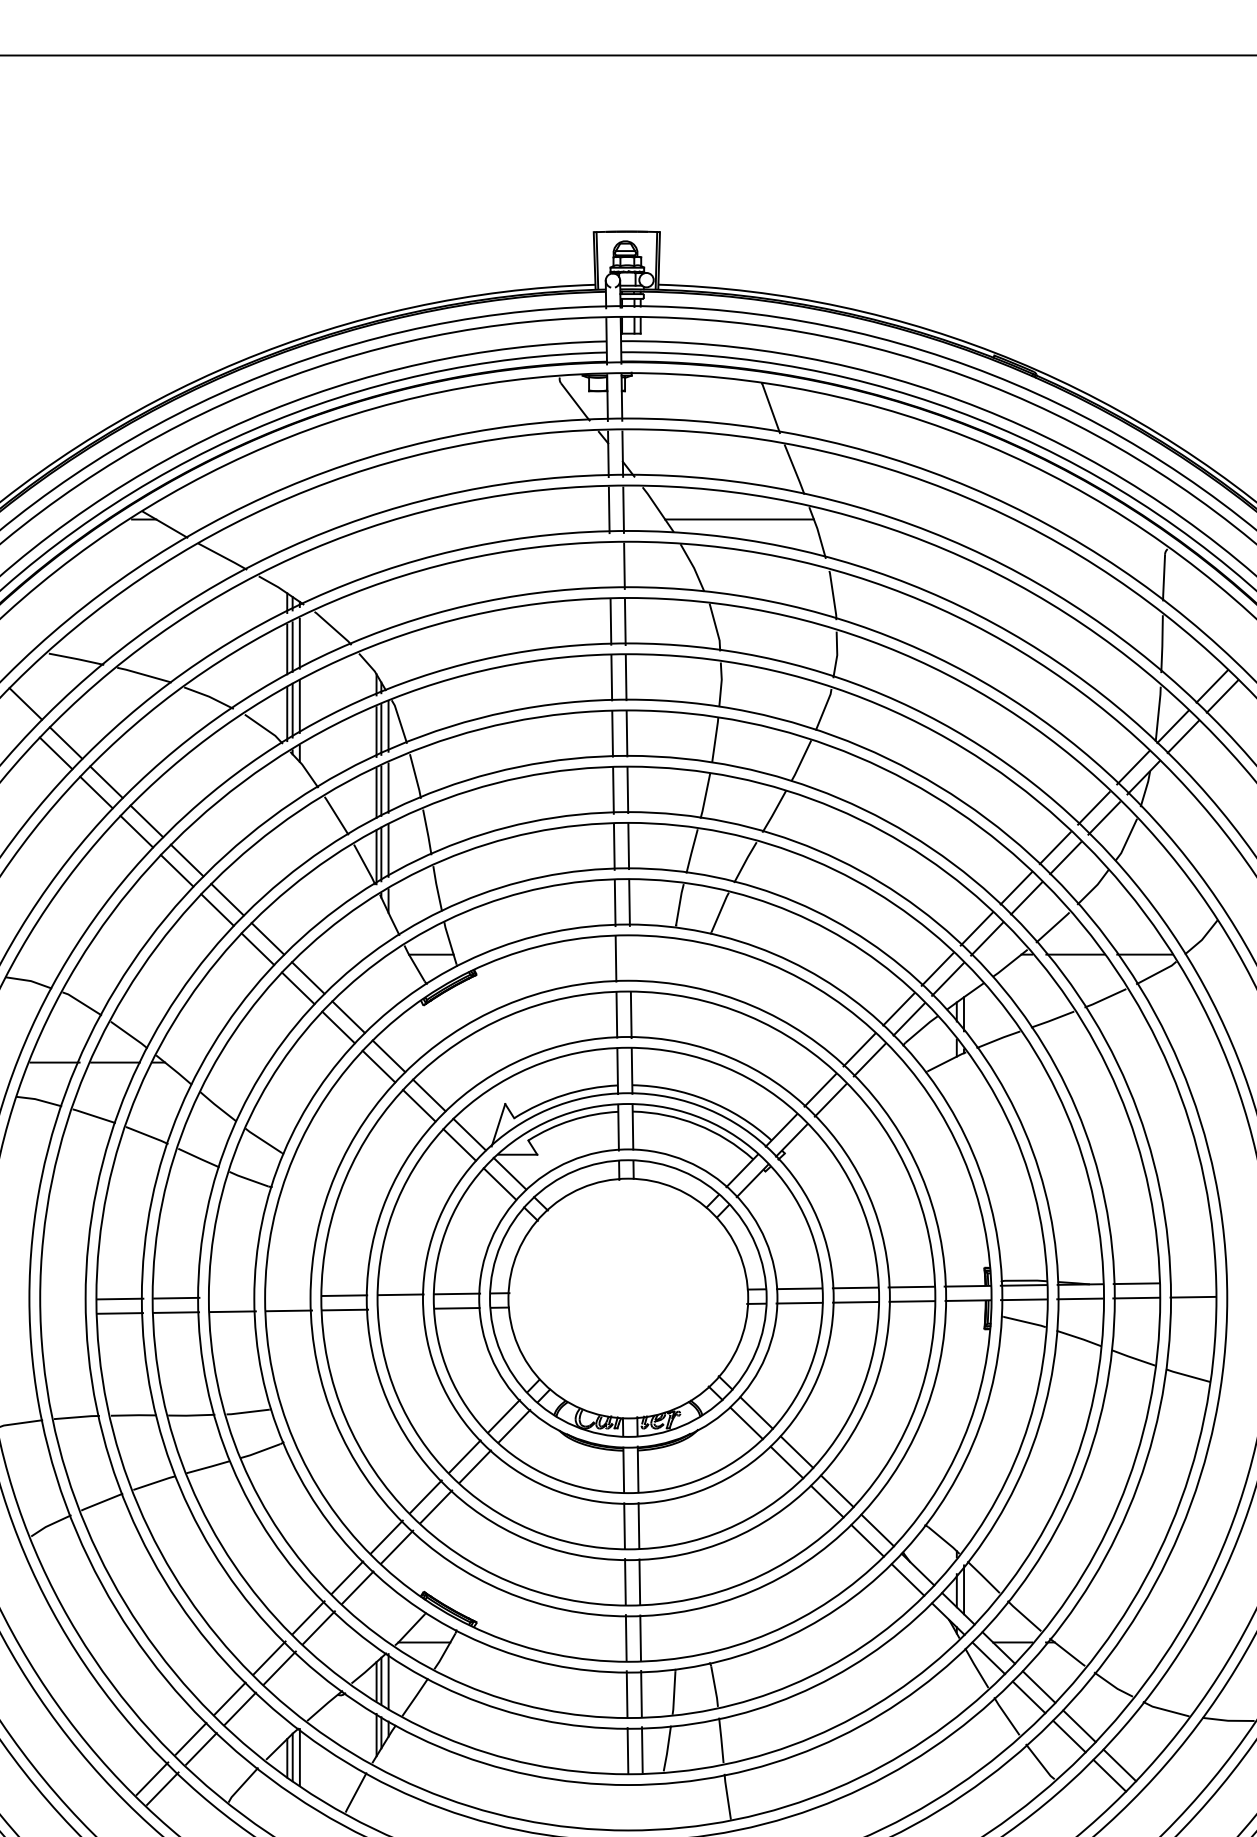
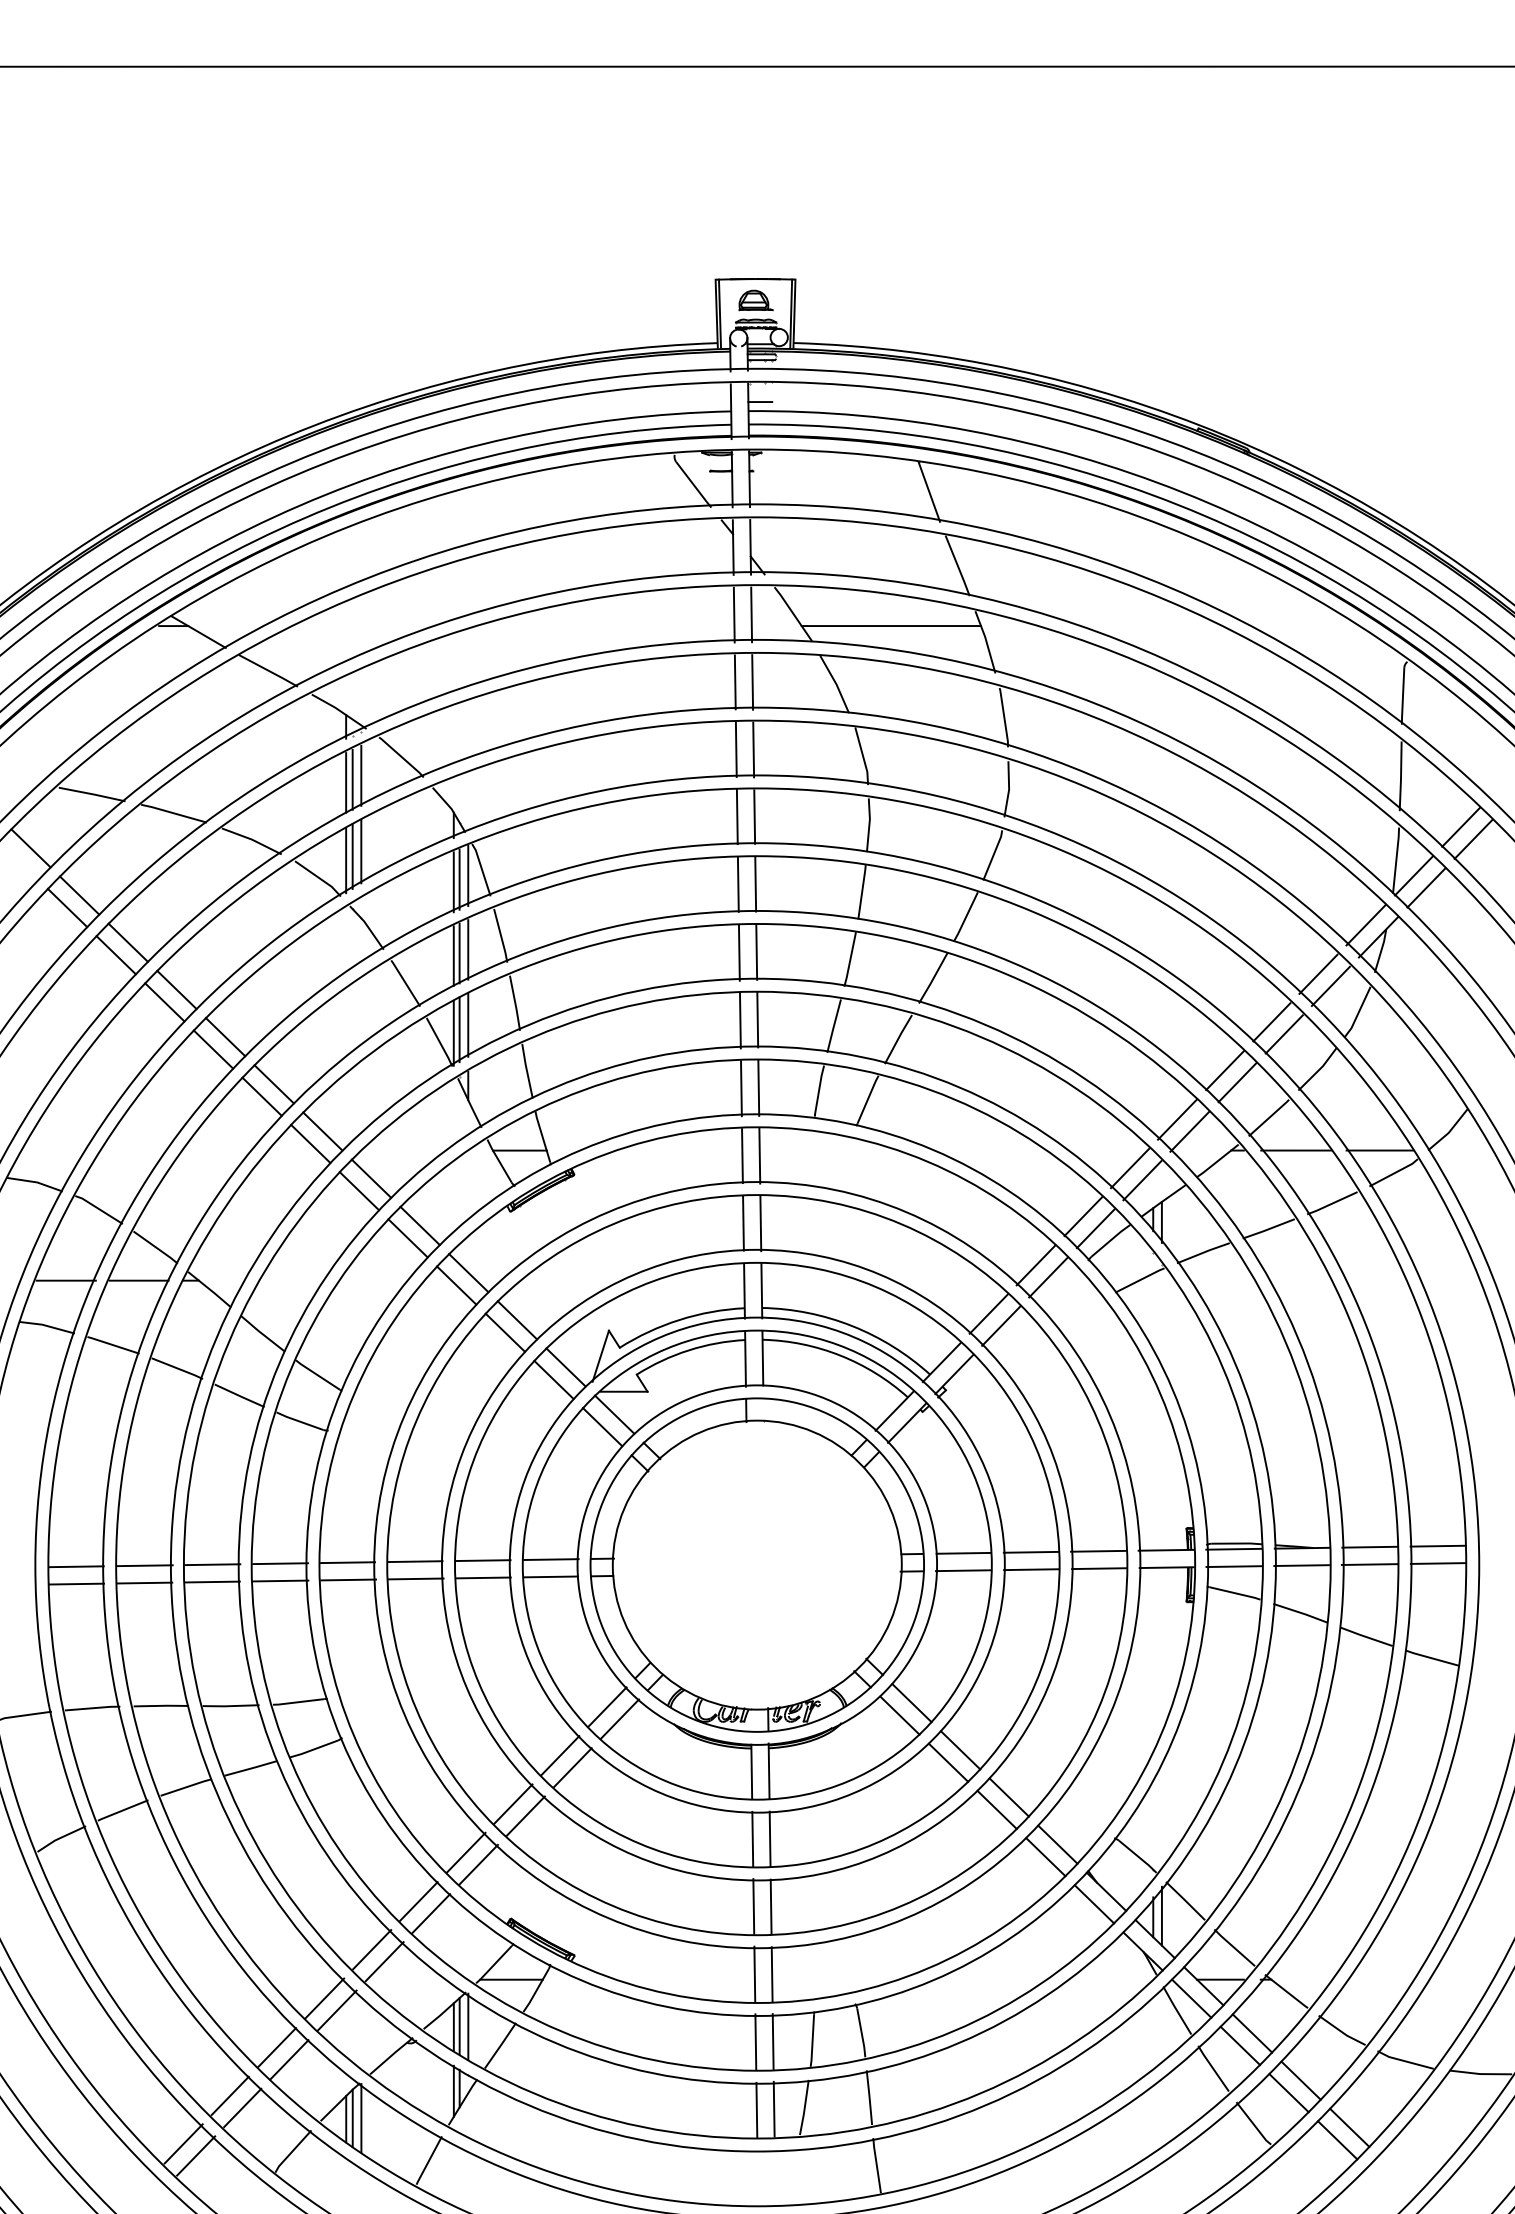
line: (609, 566) -> (734, 682), added
line: (630, 958) -> (759, 1155), added
line: (1192, 1282) -> (1437, 1545), added
line: (288, 1296) -> (347, 1562), added
line: (232, 1297) -> (280, 1563), added
line: (63, 1299) -> (76, 1566), added
line: (401, 1308) -> (483, 1577), added
line: (63, 1313) -> (76, 1583), added

